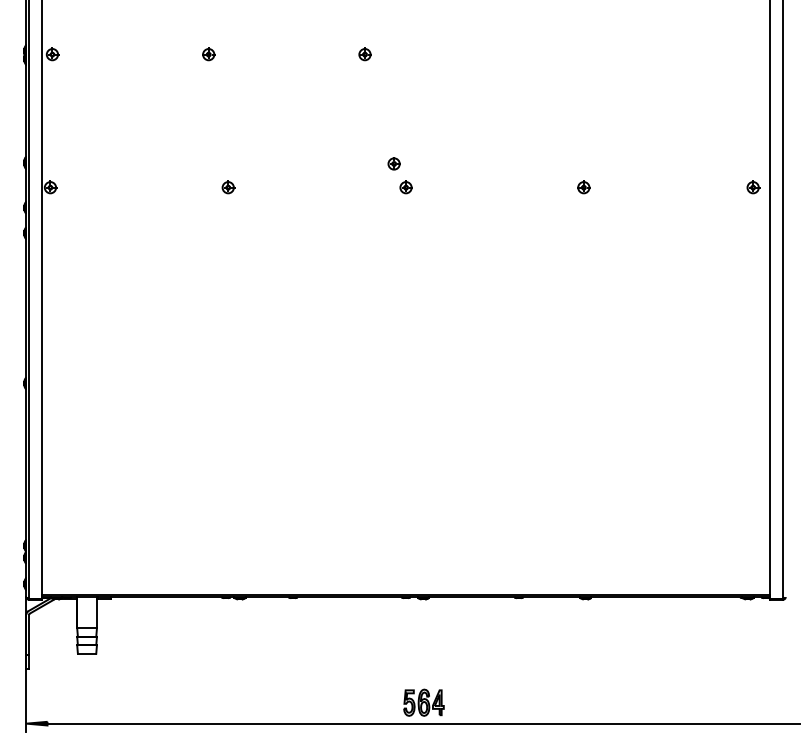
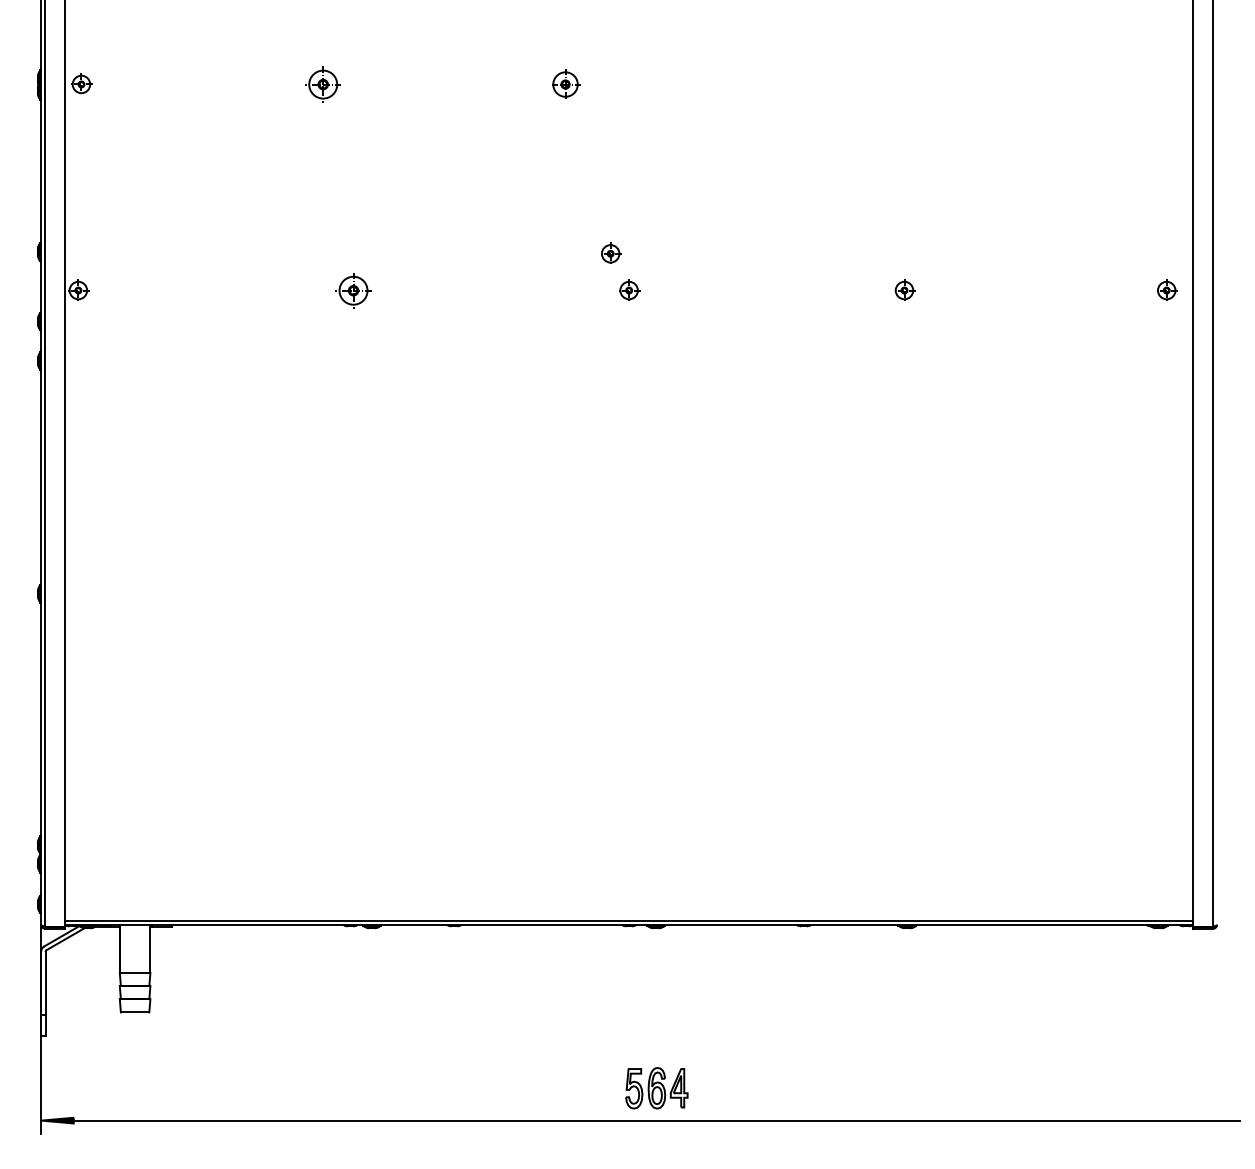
part: (208, 54) -> (323, 84), size x1.6
part: (364, 54) -> (564, 84), size x1.4
part: (228, 187) -> (354, 290), size x1.6

